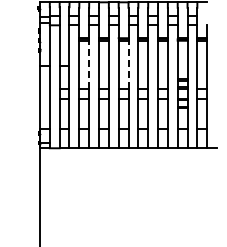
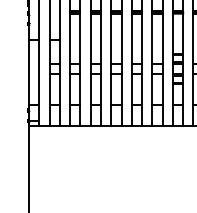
line: (89, 64) -> (80, 38), dashed -> solid
line: (128, 64) -> (121, 38), dashed -> solid

